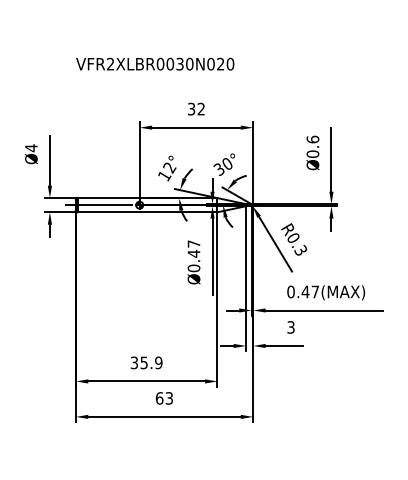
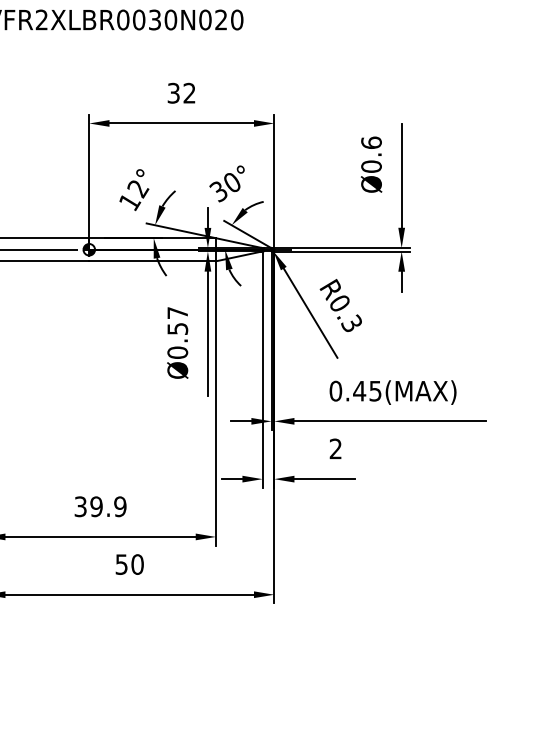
text: (193, 253) -> (176, 328), Ø0.47 -> Ø0.57
text: (314, 291) -> (374, 390), 0.47(MAX) -> 0.45(MAX)
text: (290, 327) -> (334, 449), 3 -> 2
text: (143, 362) -> (95, 506), 35.9 -> 39.9
text: (164, 398) -> (129, 564), 63 -> 50

